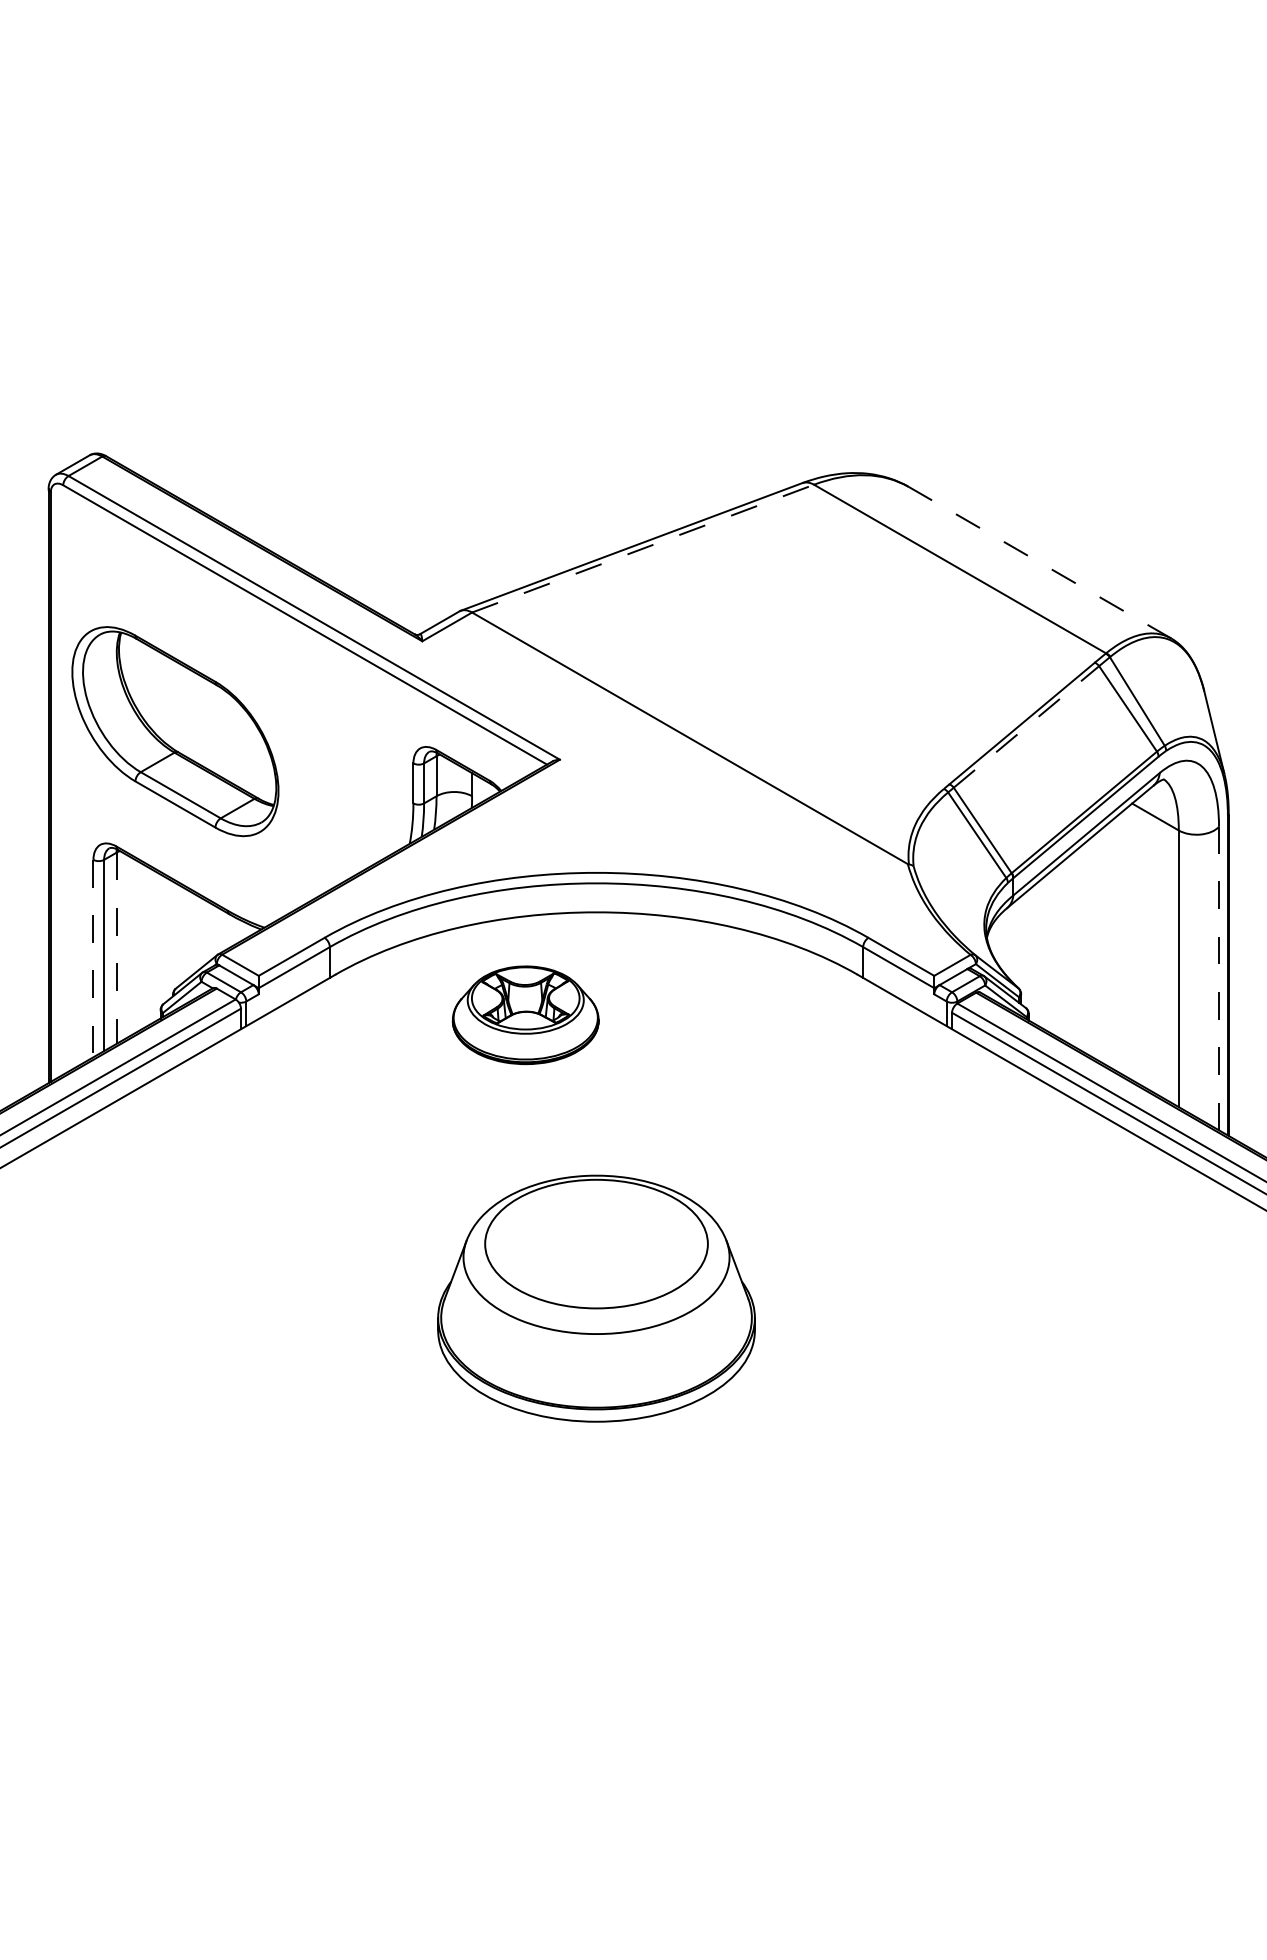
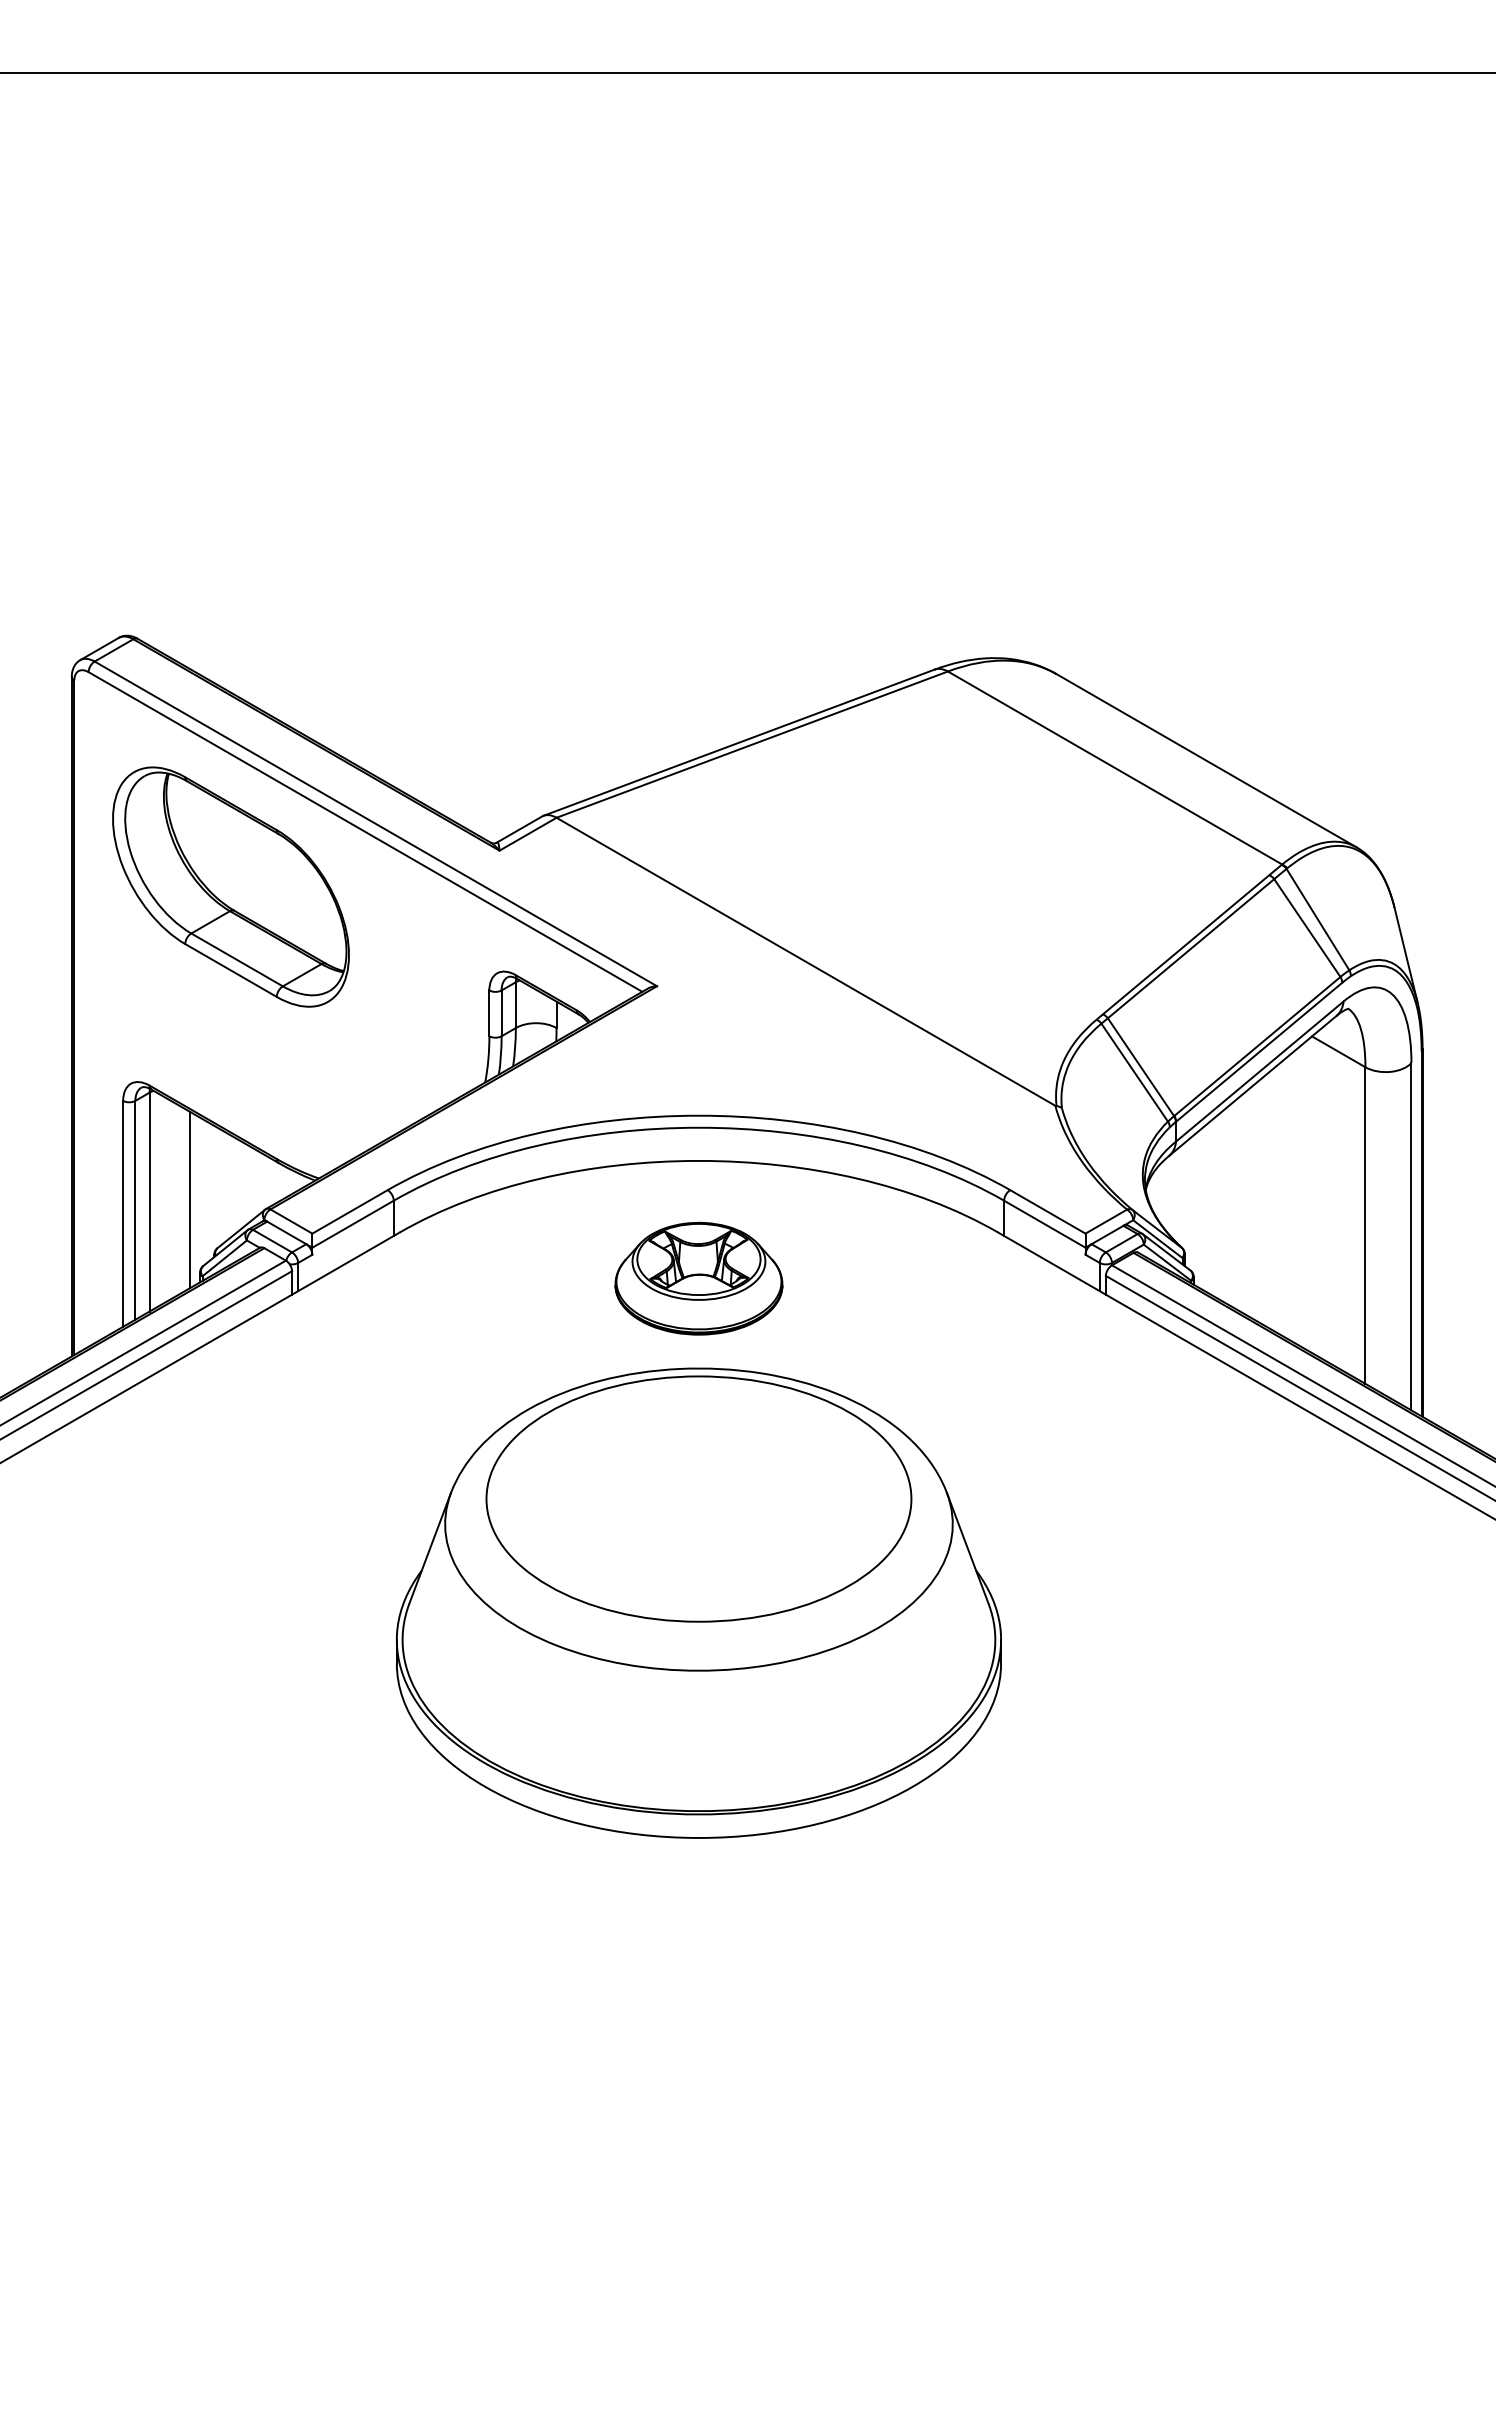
line: (643, 548) -> (752, 744), dashed -> solid
line: (1039, 562) -> (1206, 760), dashed -> solid
line: (1026, 726) -> (1191, 948), dashed -> solid
part: (174, 731) -> (230, 886), moved
line: (152, 946) -> (190, 1200), added
line: (116, 948) -> (149, 1202), dashed -> solid
line: (93, 958) -> (123, 1213), dashed -> solid
line: (1219, 978) -> (1411, 1236), dashed -> solid
part: (525, 1015) -> (698, 1278), moved
part: (596, 1298) -> (698, 1602), size x1.67

